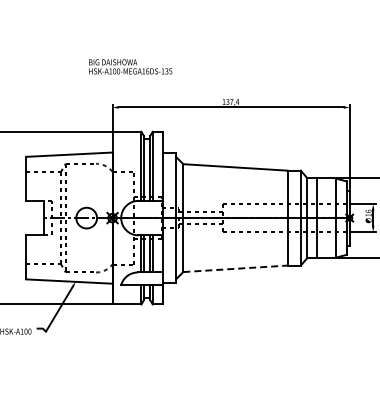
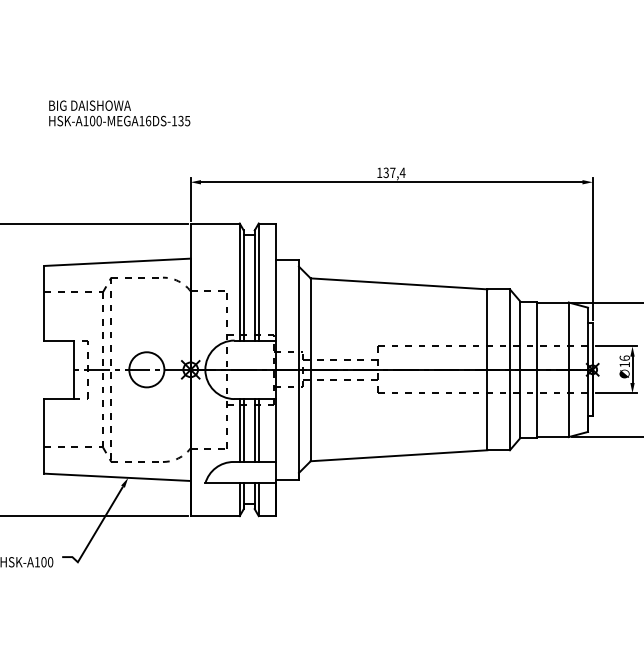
text: (130, 66) -> (119, 112), moved
line: (235, 268) -> (399, 455), dashed -> solid

